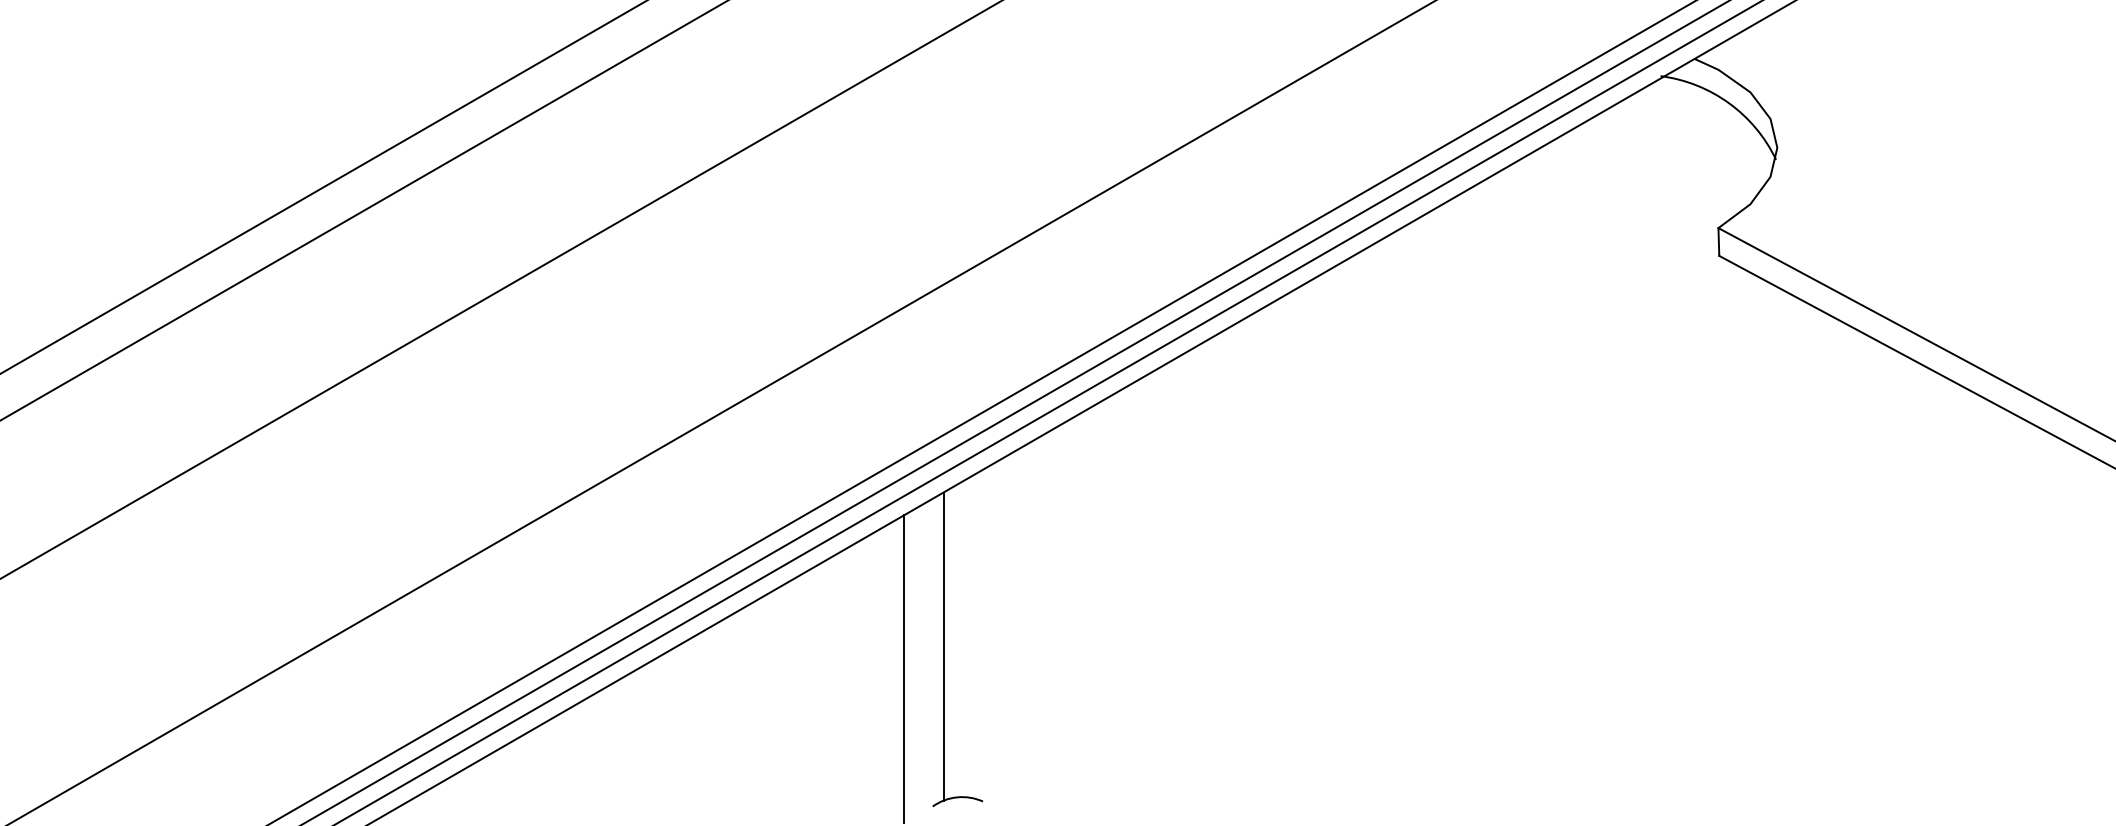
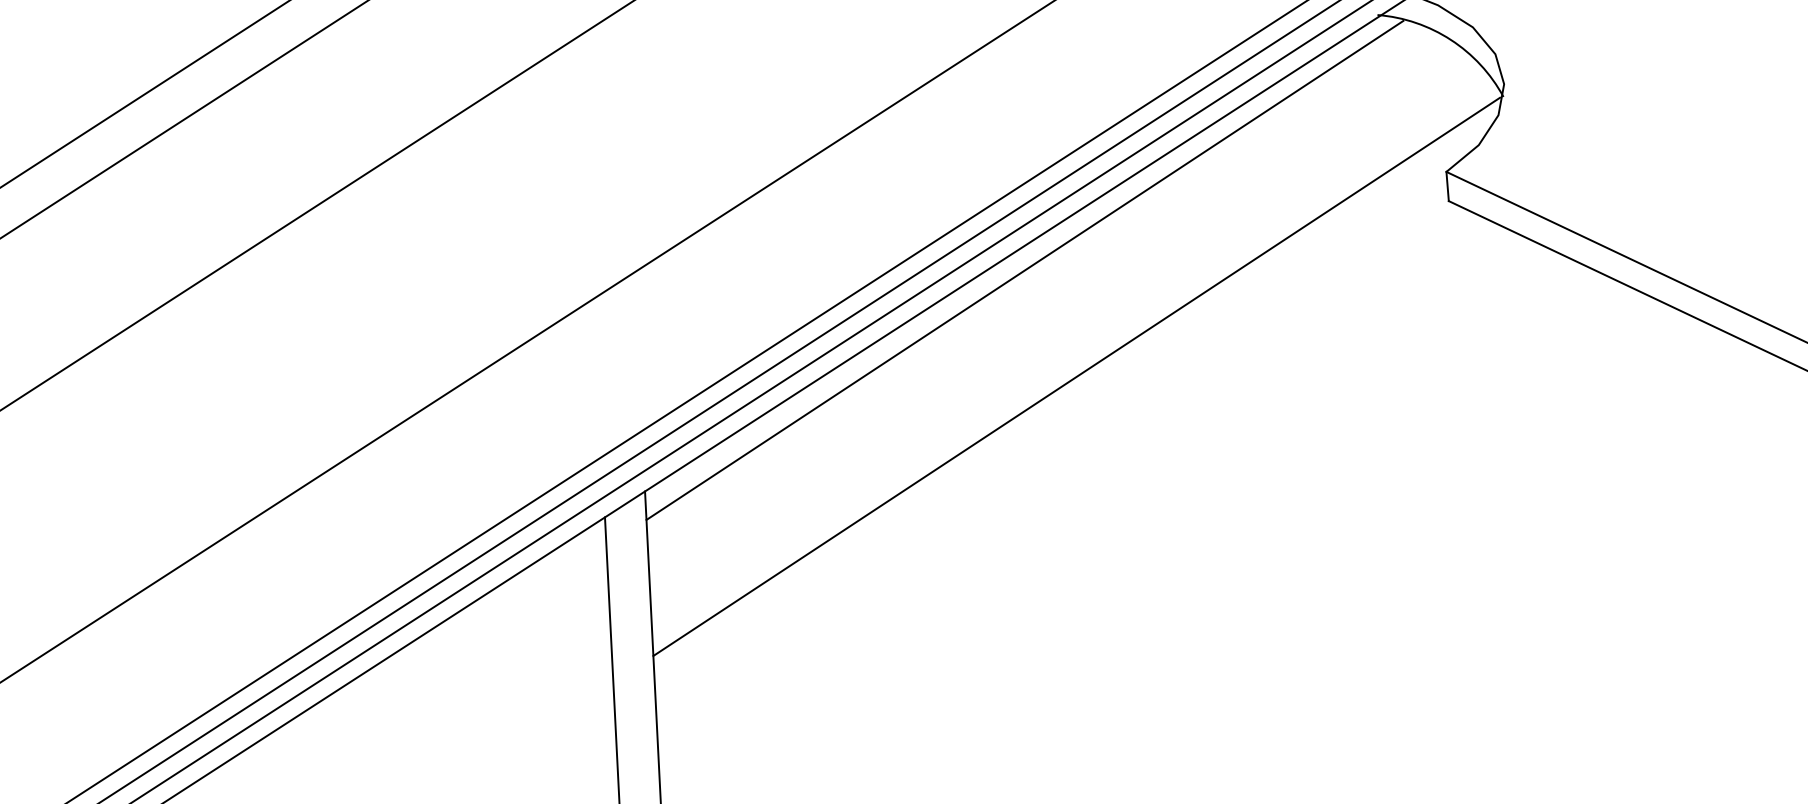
line: (1313, 300) -> (1024, 269), added
line: (1357, 404) -> (1075, 376), added

